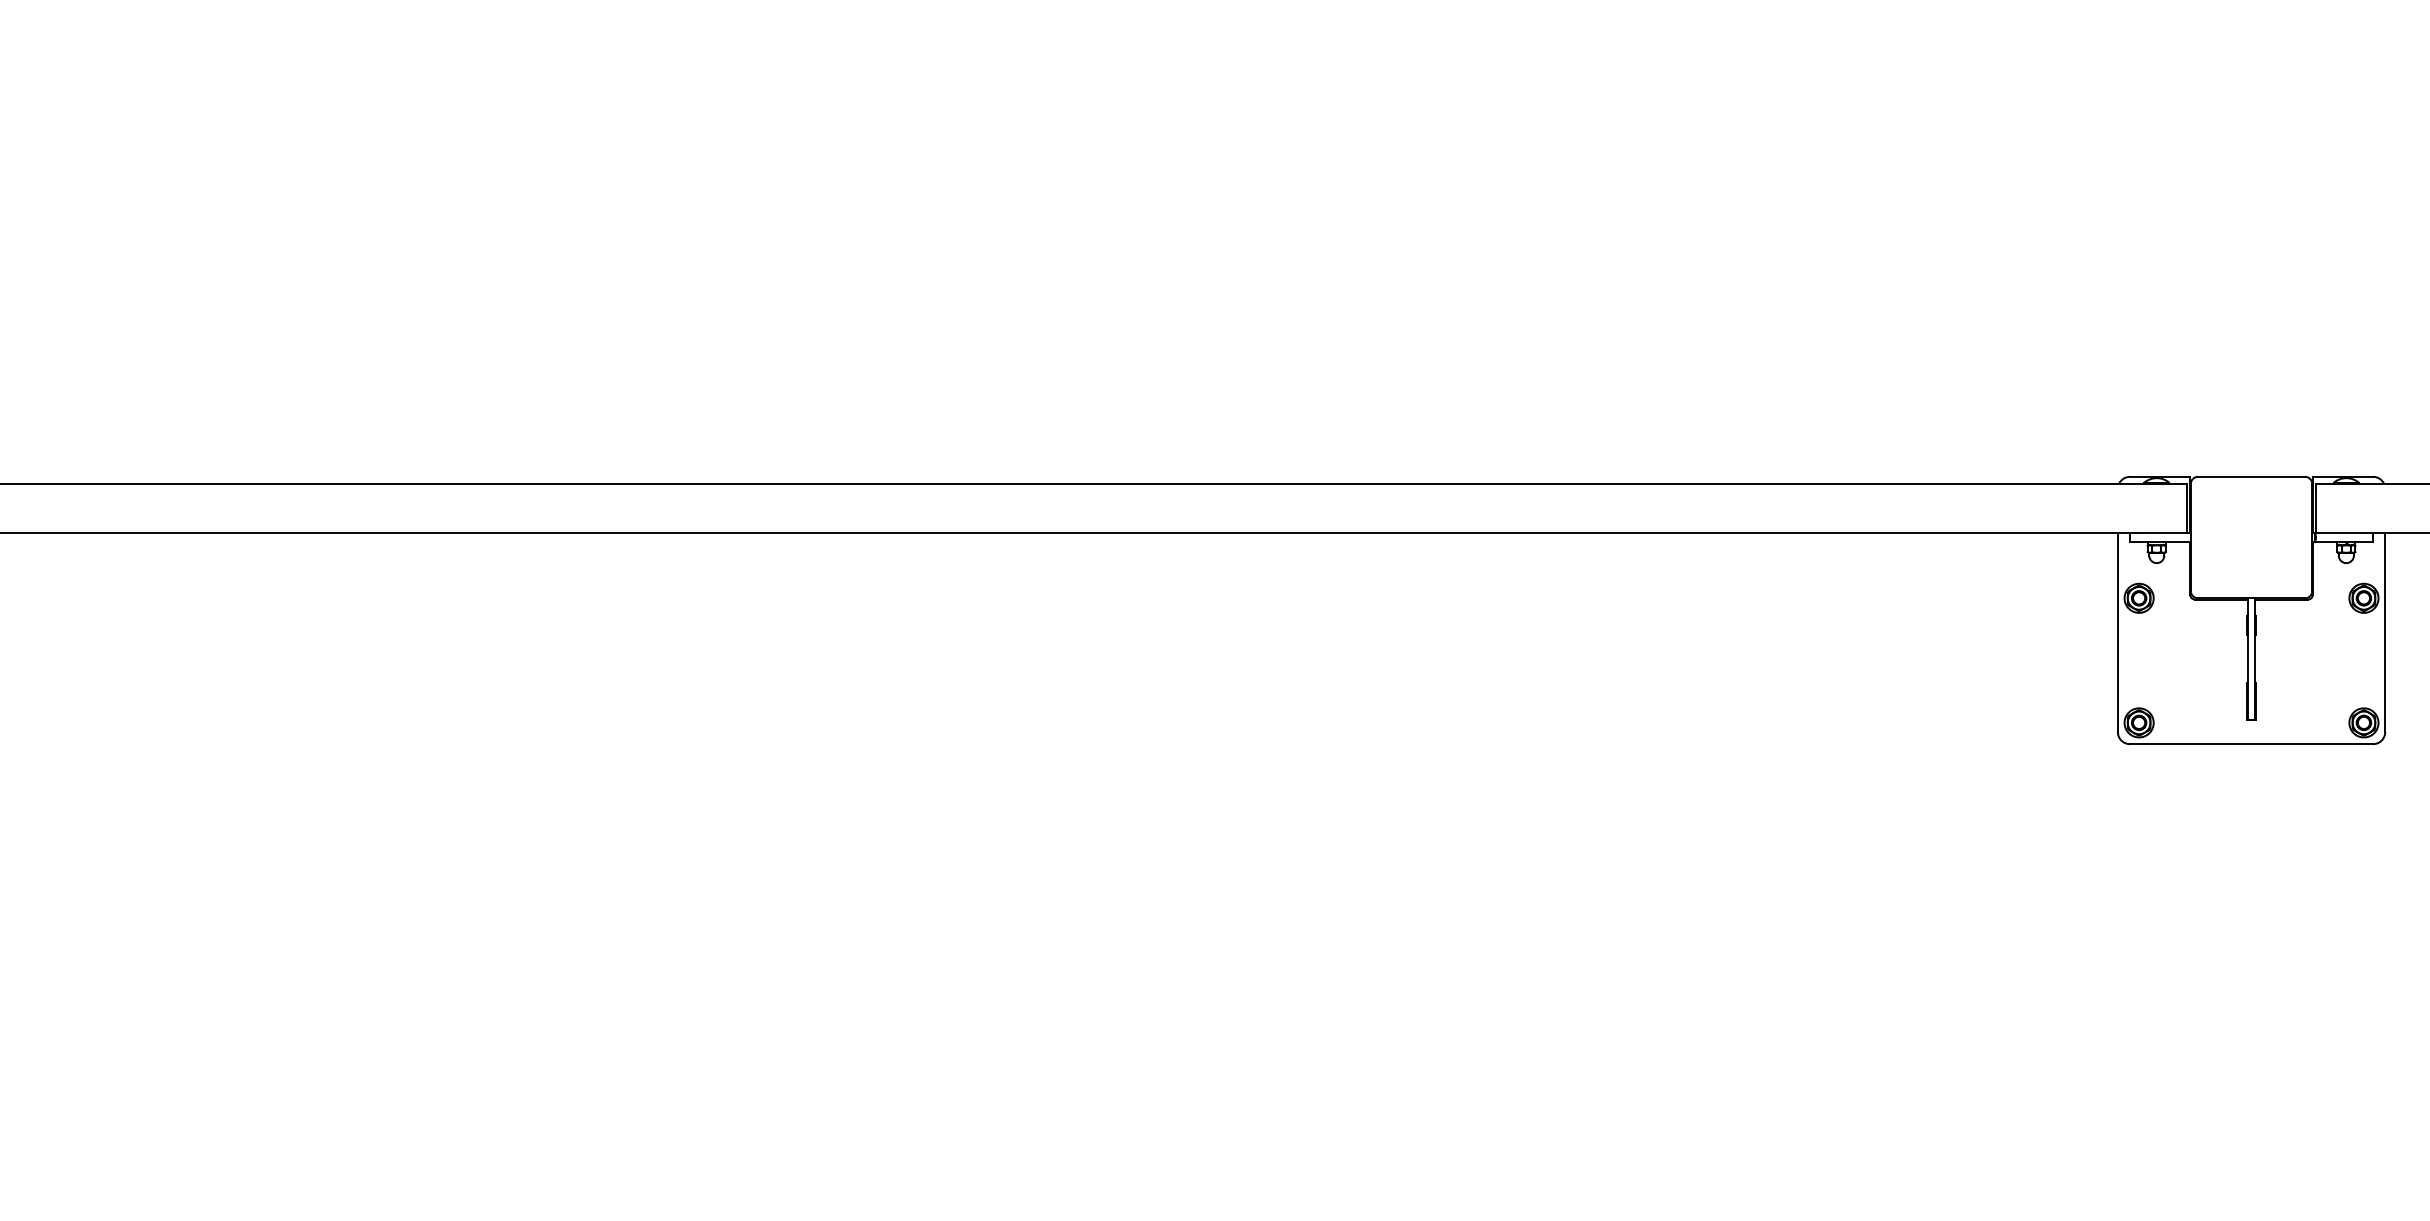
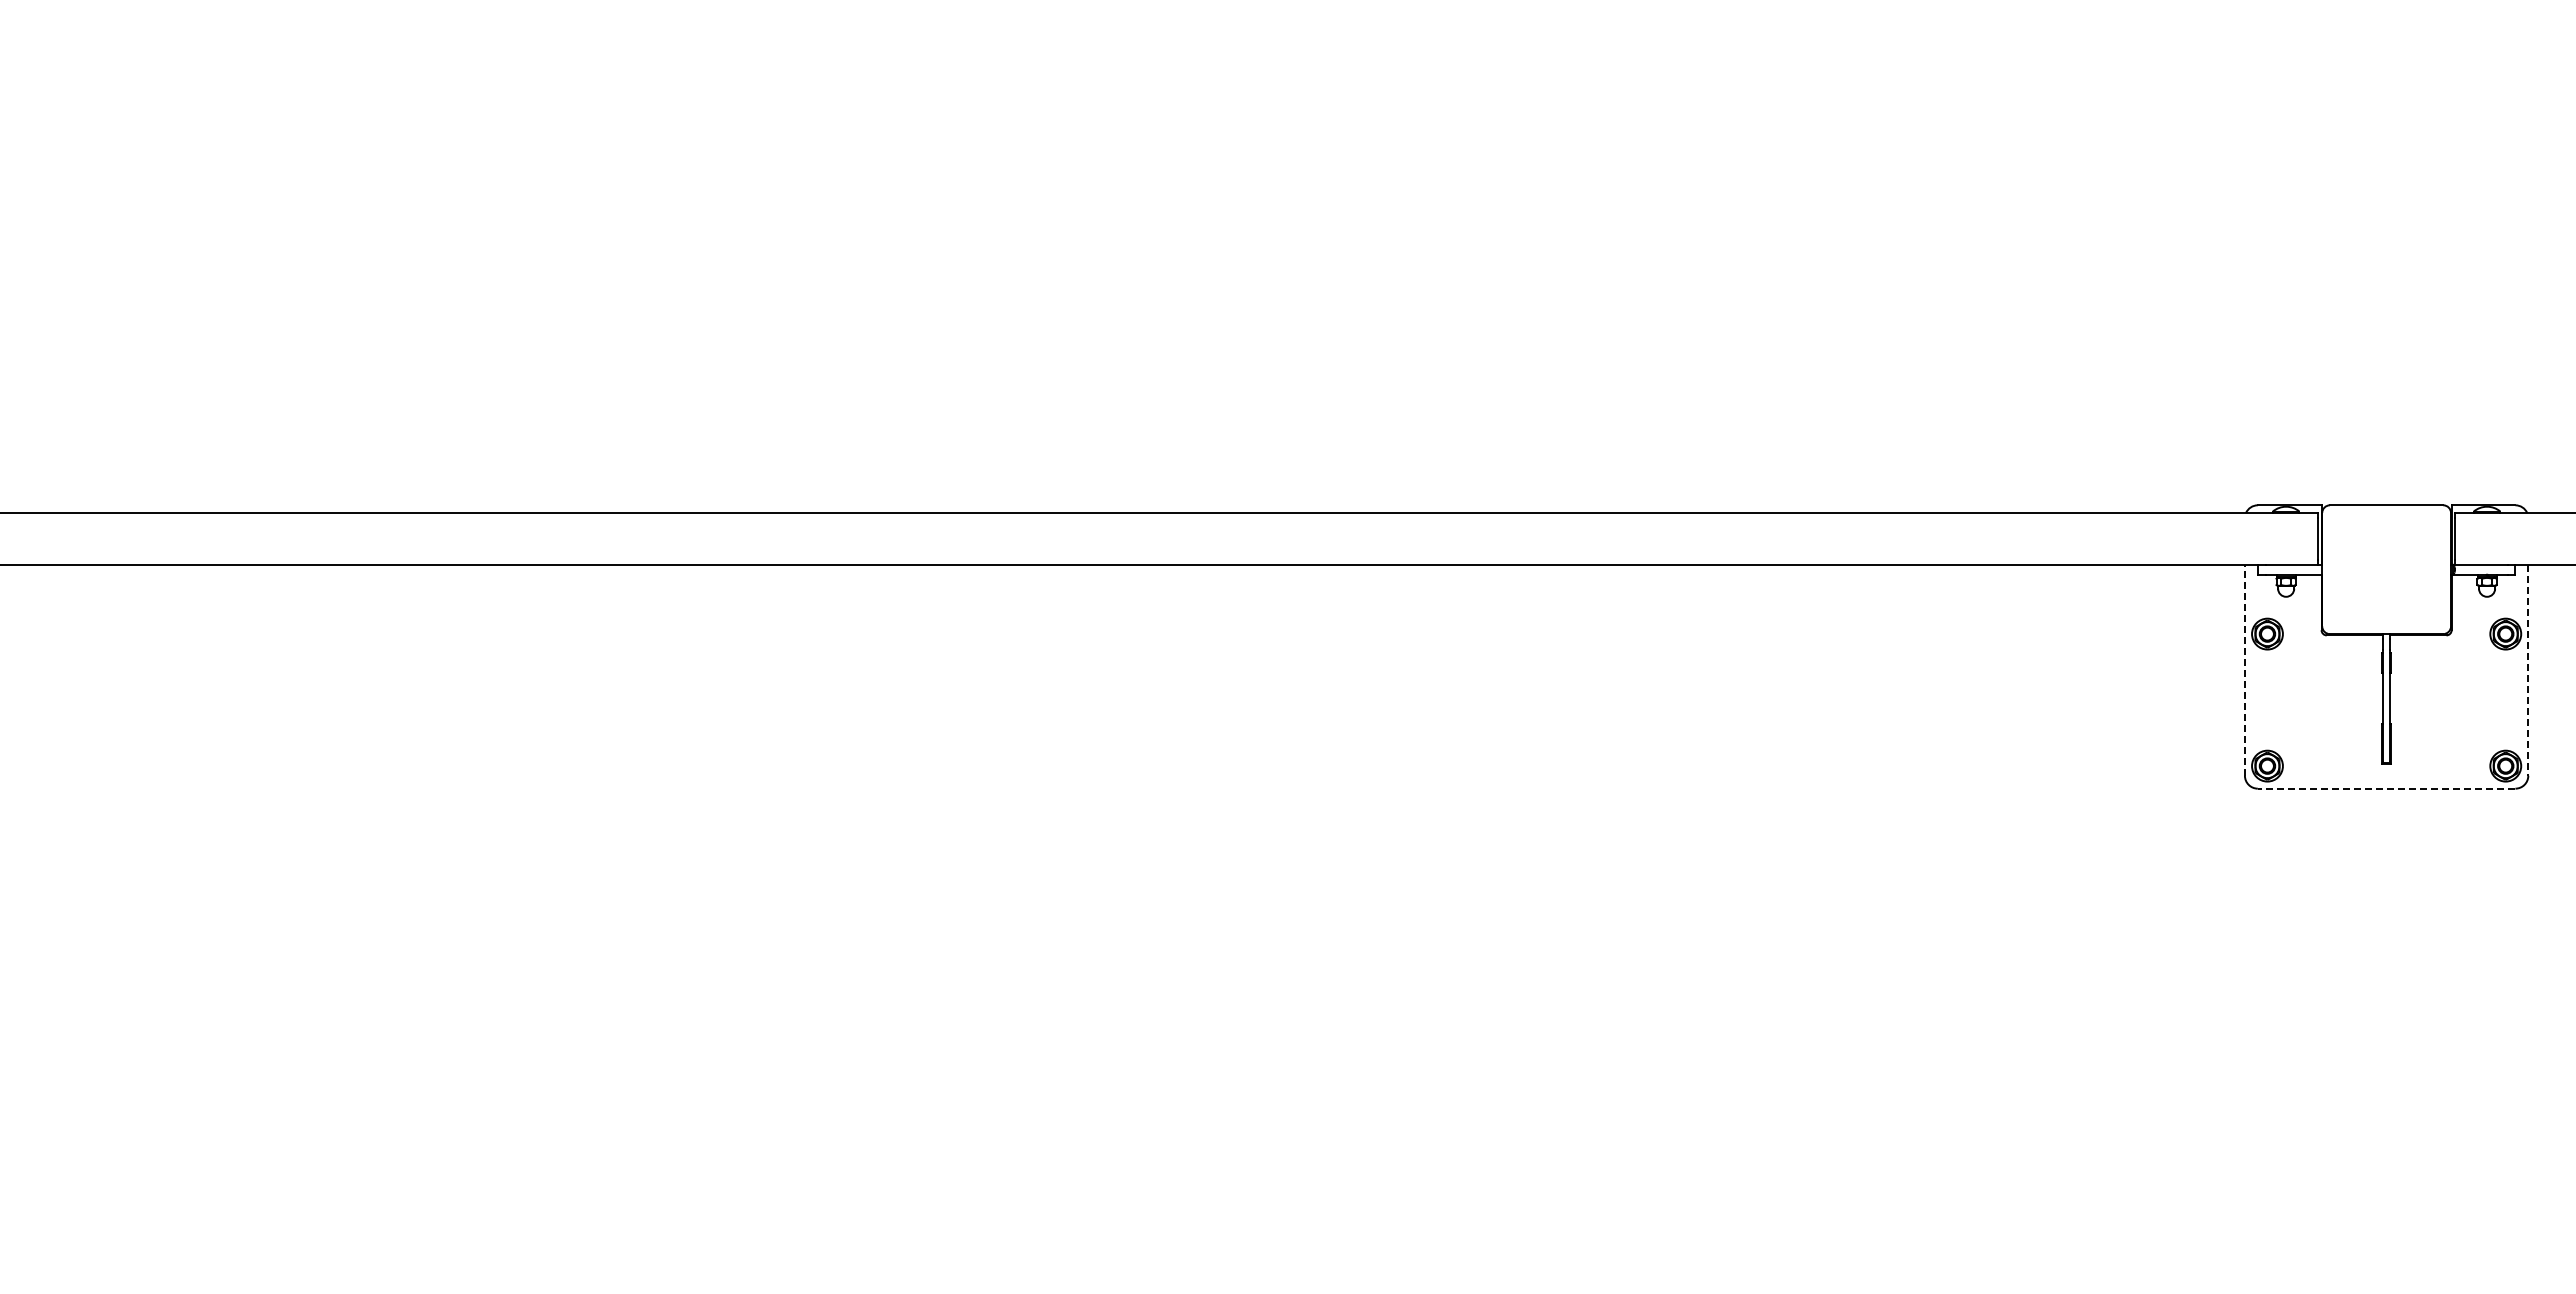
line: (2117, 632) -> (2244, 670), solid -> dashed
line: (2385, 632) -> (2528, 670), solid -> dashed
line: (2251, 744) -> (2386, 788), solid -> dashed

